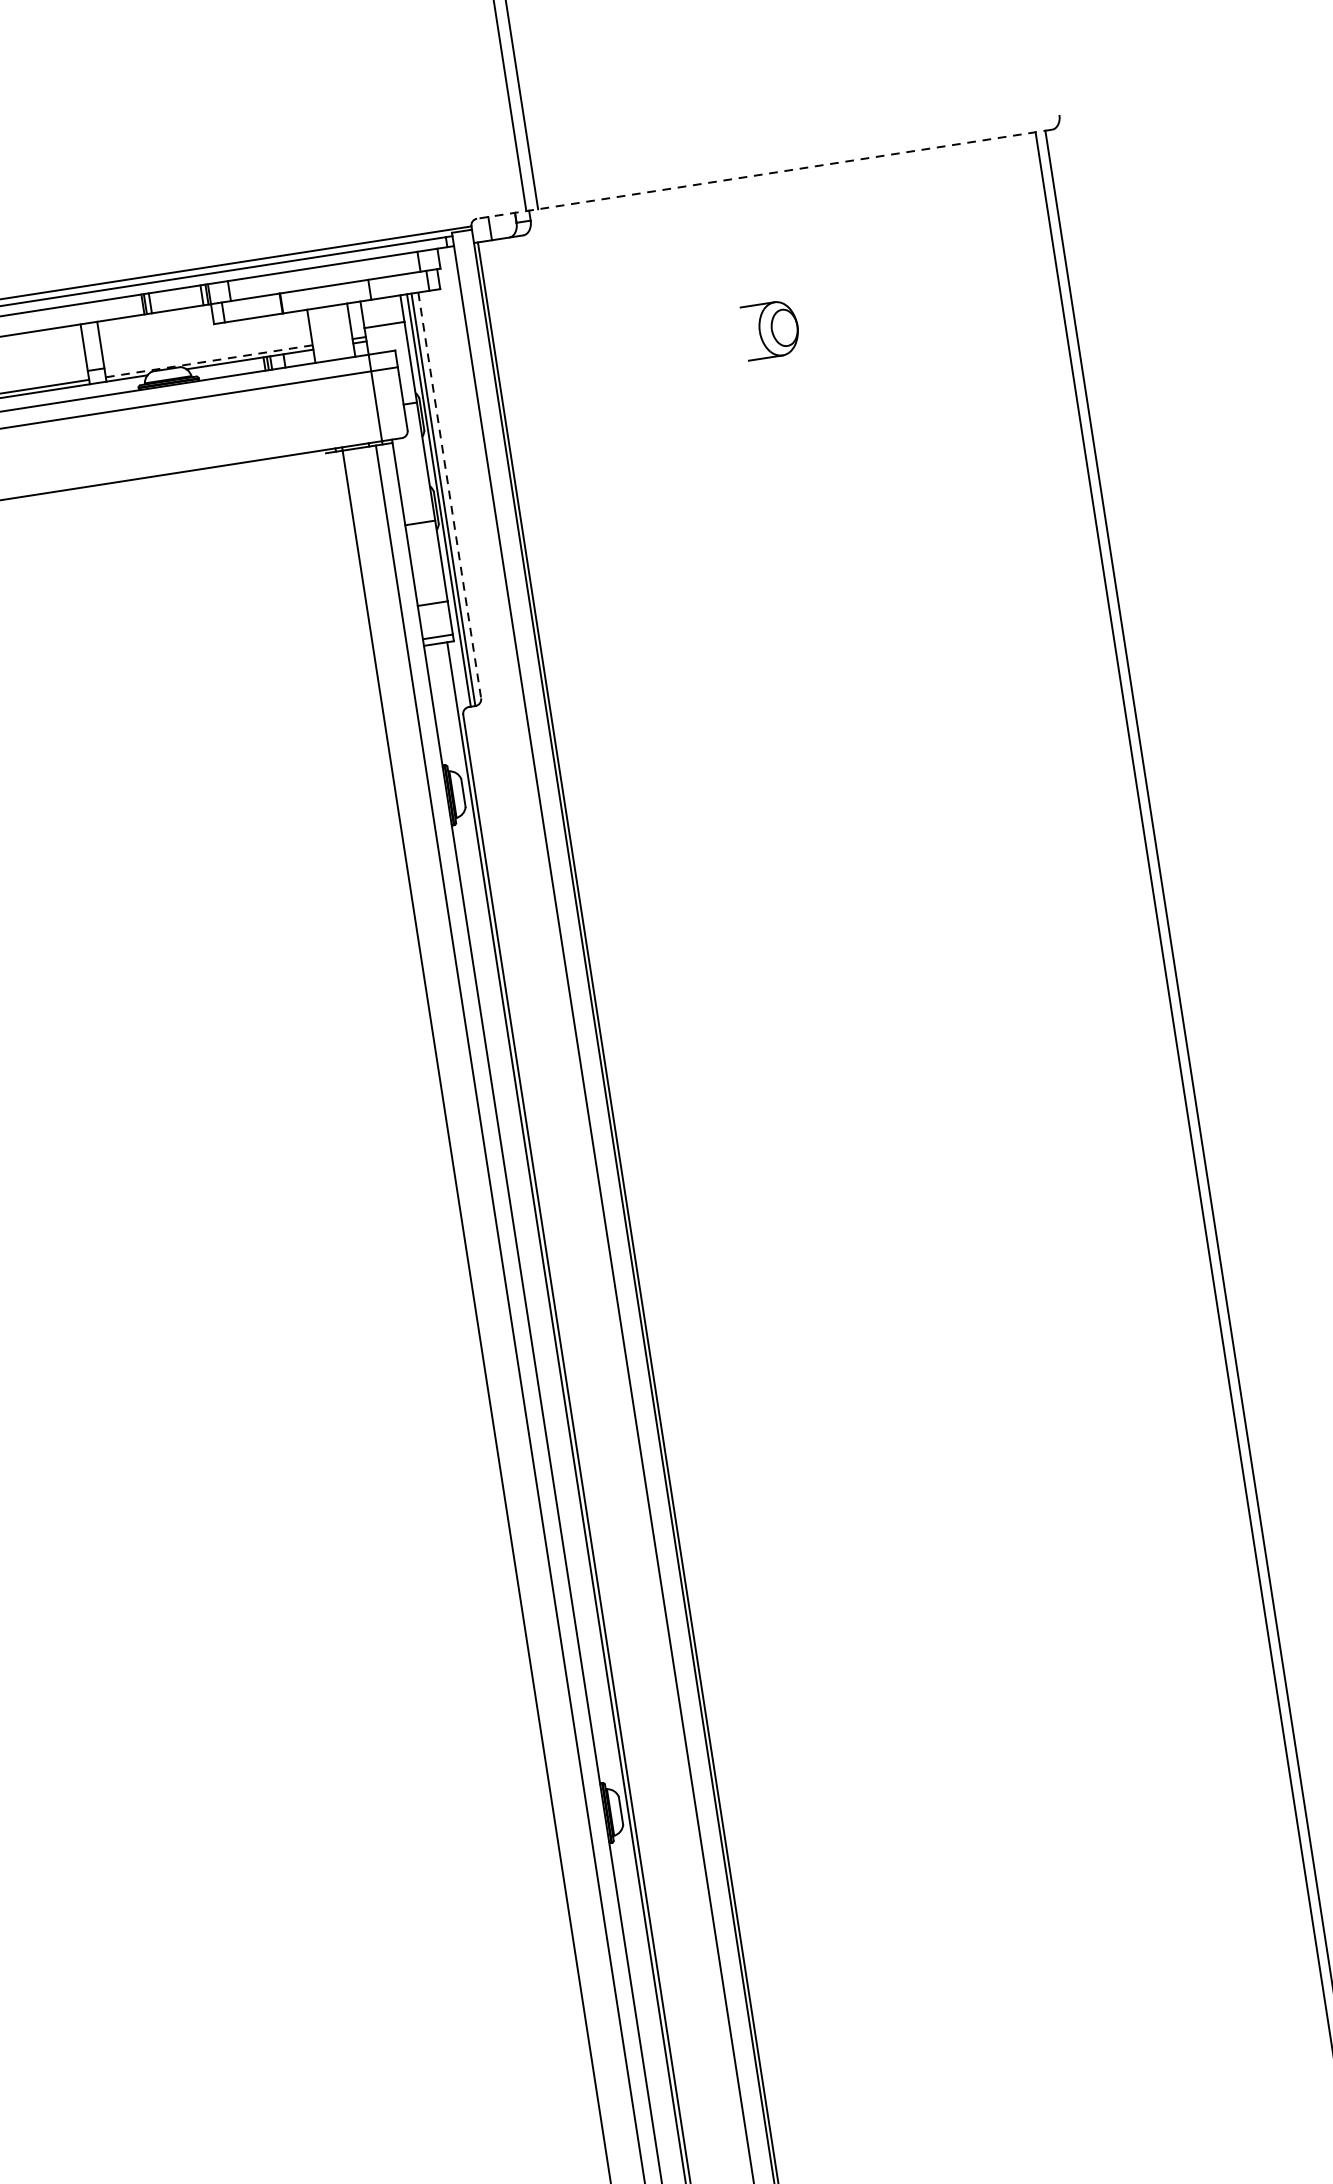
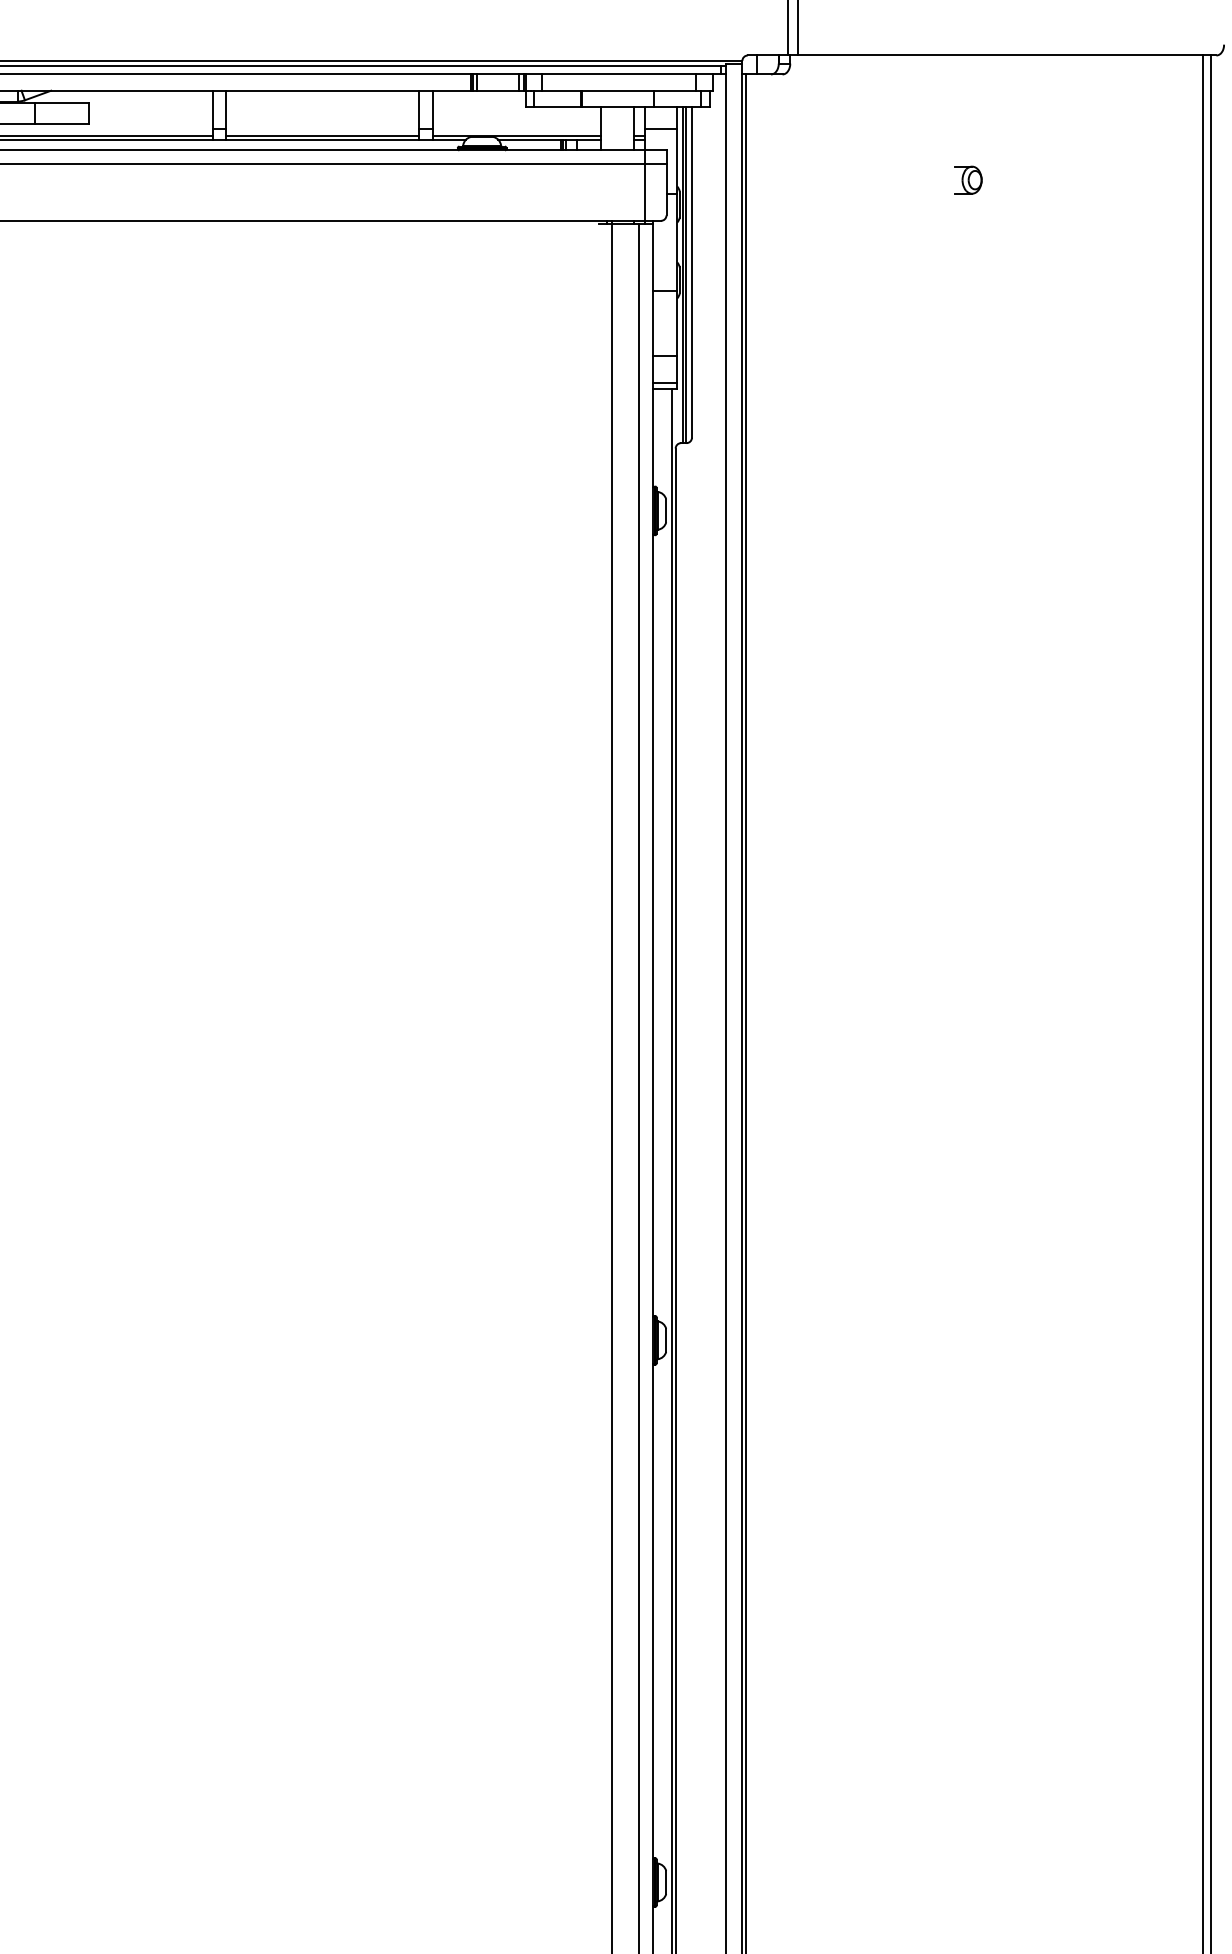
line: (763, 174) -> (981, 55), dashed -> solid
part: (771, 328) -> (968, 179), size x0.62
line: (208, 360) -> (516, 135), dashed -> solid
line: (449, 495) -> (691, 272), dashed -> solid

